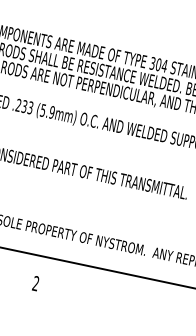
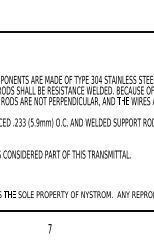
text: (35, 283) -> (49, 228), 2 -> 7

